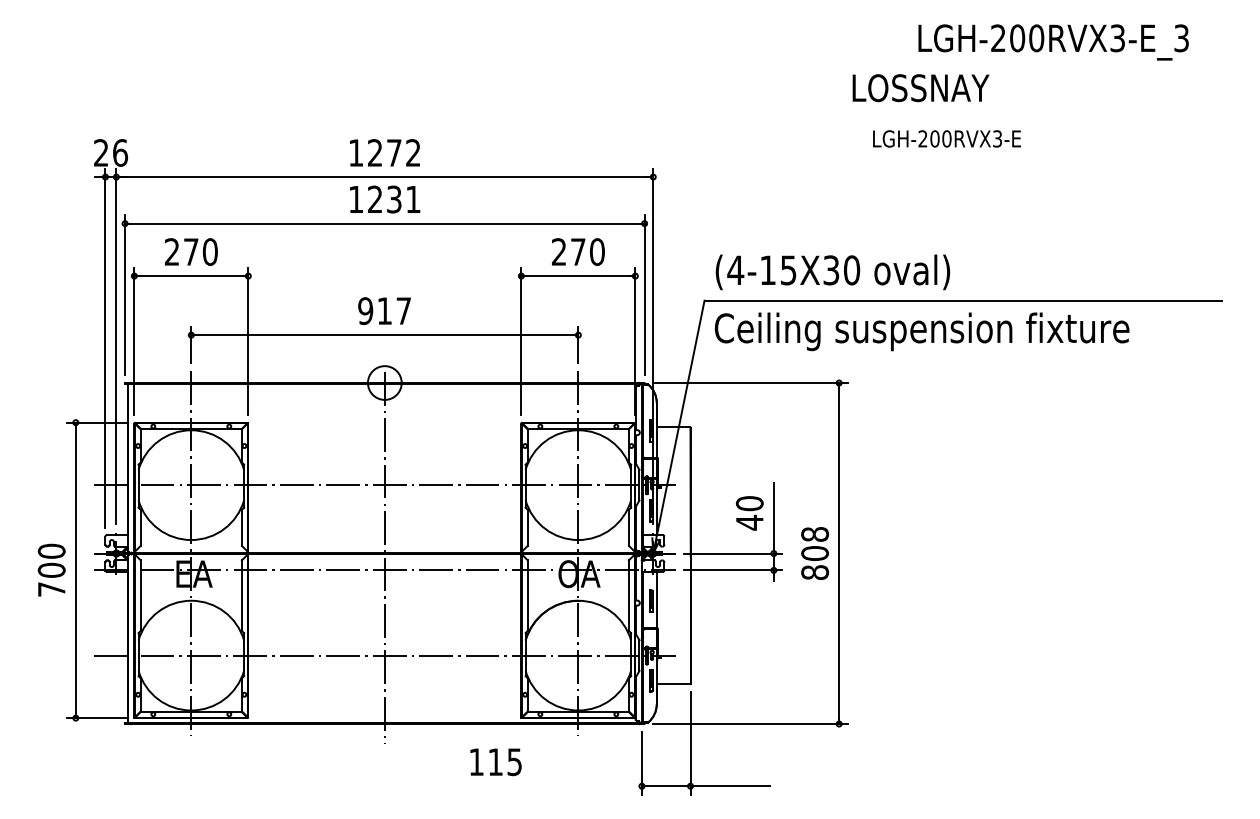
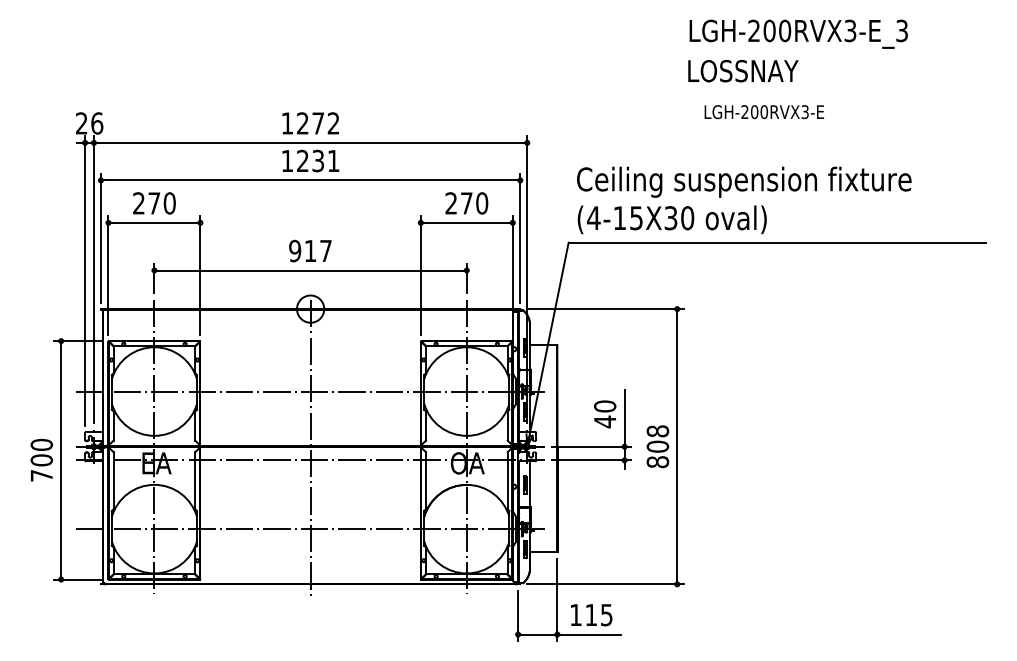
text: (1053, 42) -> (798, 34), moved
text: (921, 331) -> (743, 181), moved
text: (495, 762) -> (591, 615), moved

